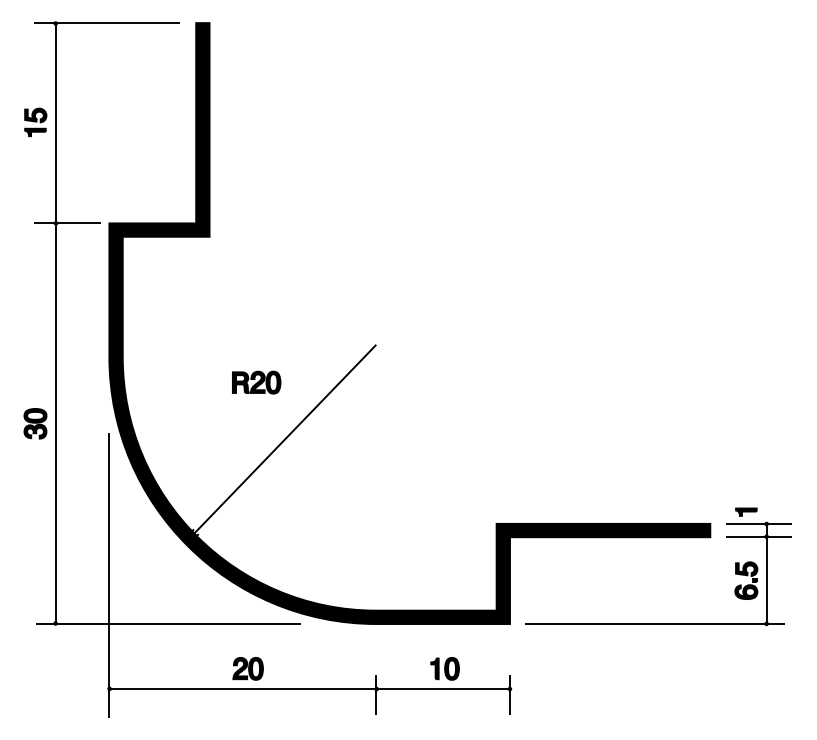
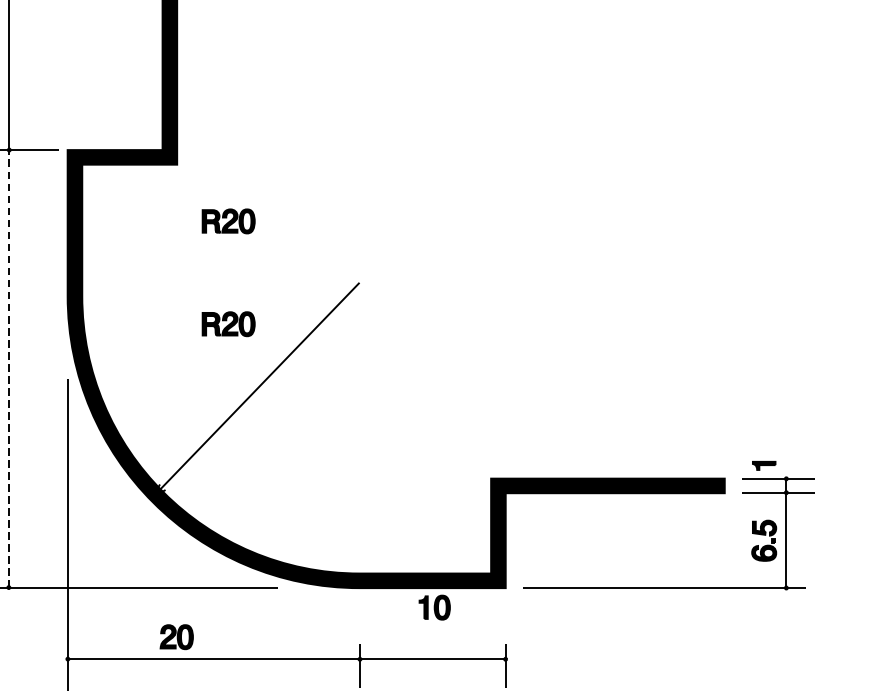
part: (256, 288) -> (228, 221), added
line: (55, 422) -> (8, 367), solid -> dashed
part: (247, 668) -> (176, 636), moved
part: (444, 668) -> (434, 607), moved

